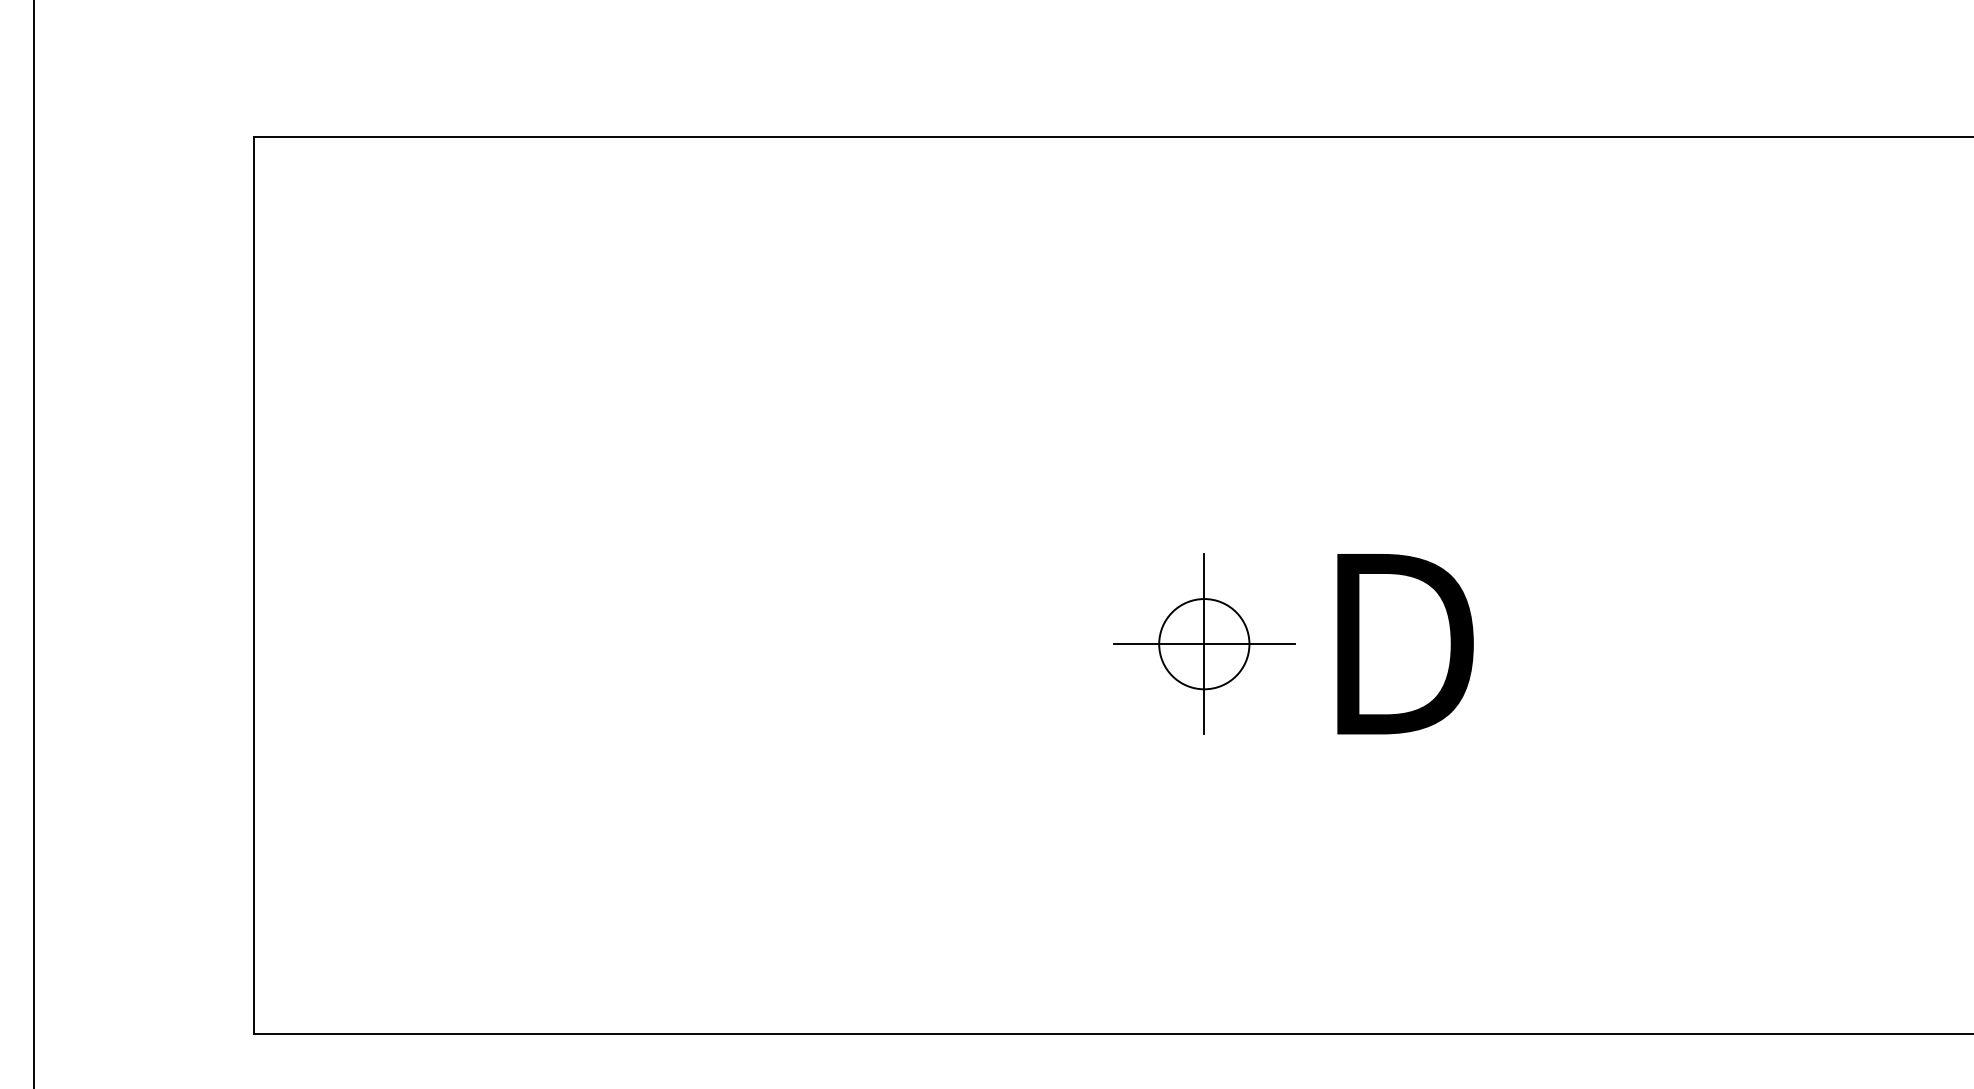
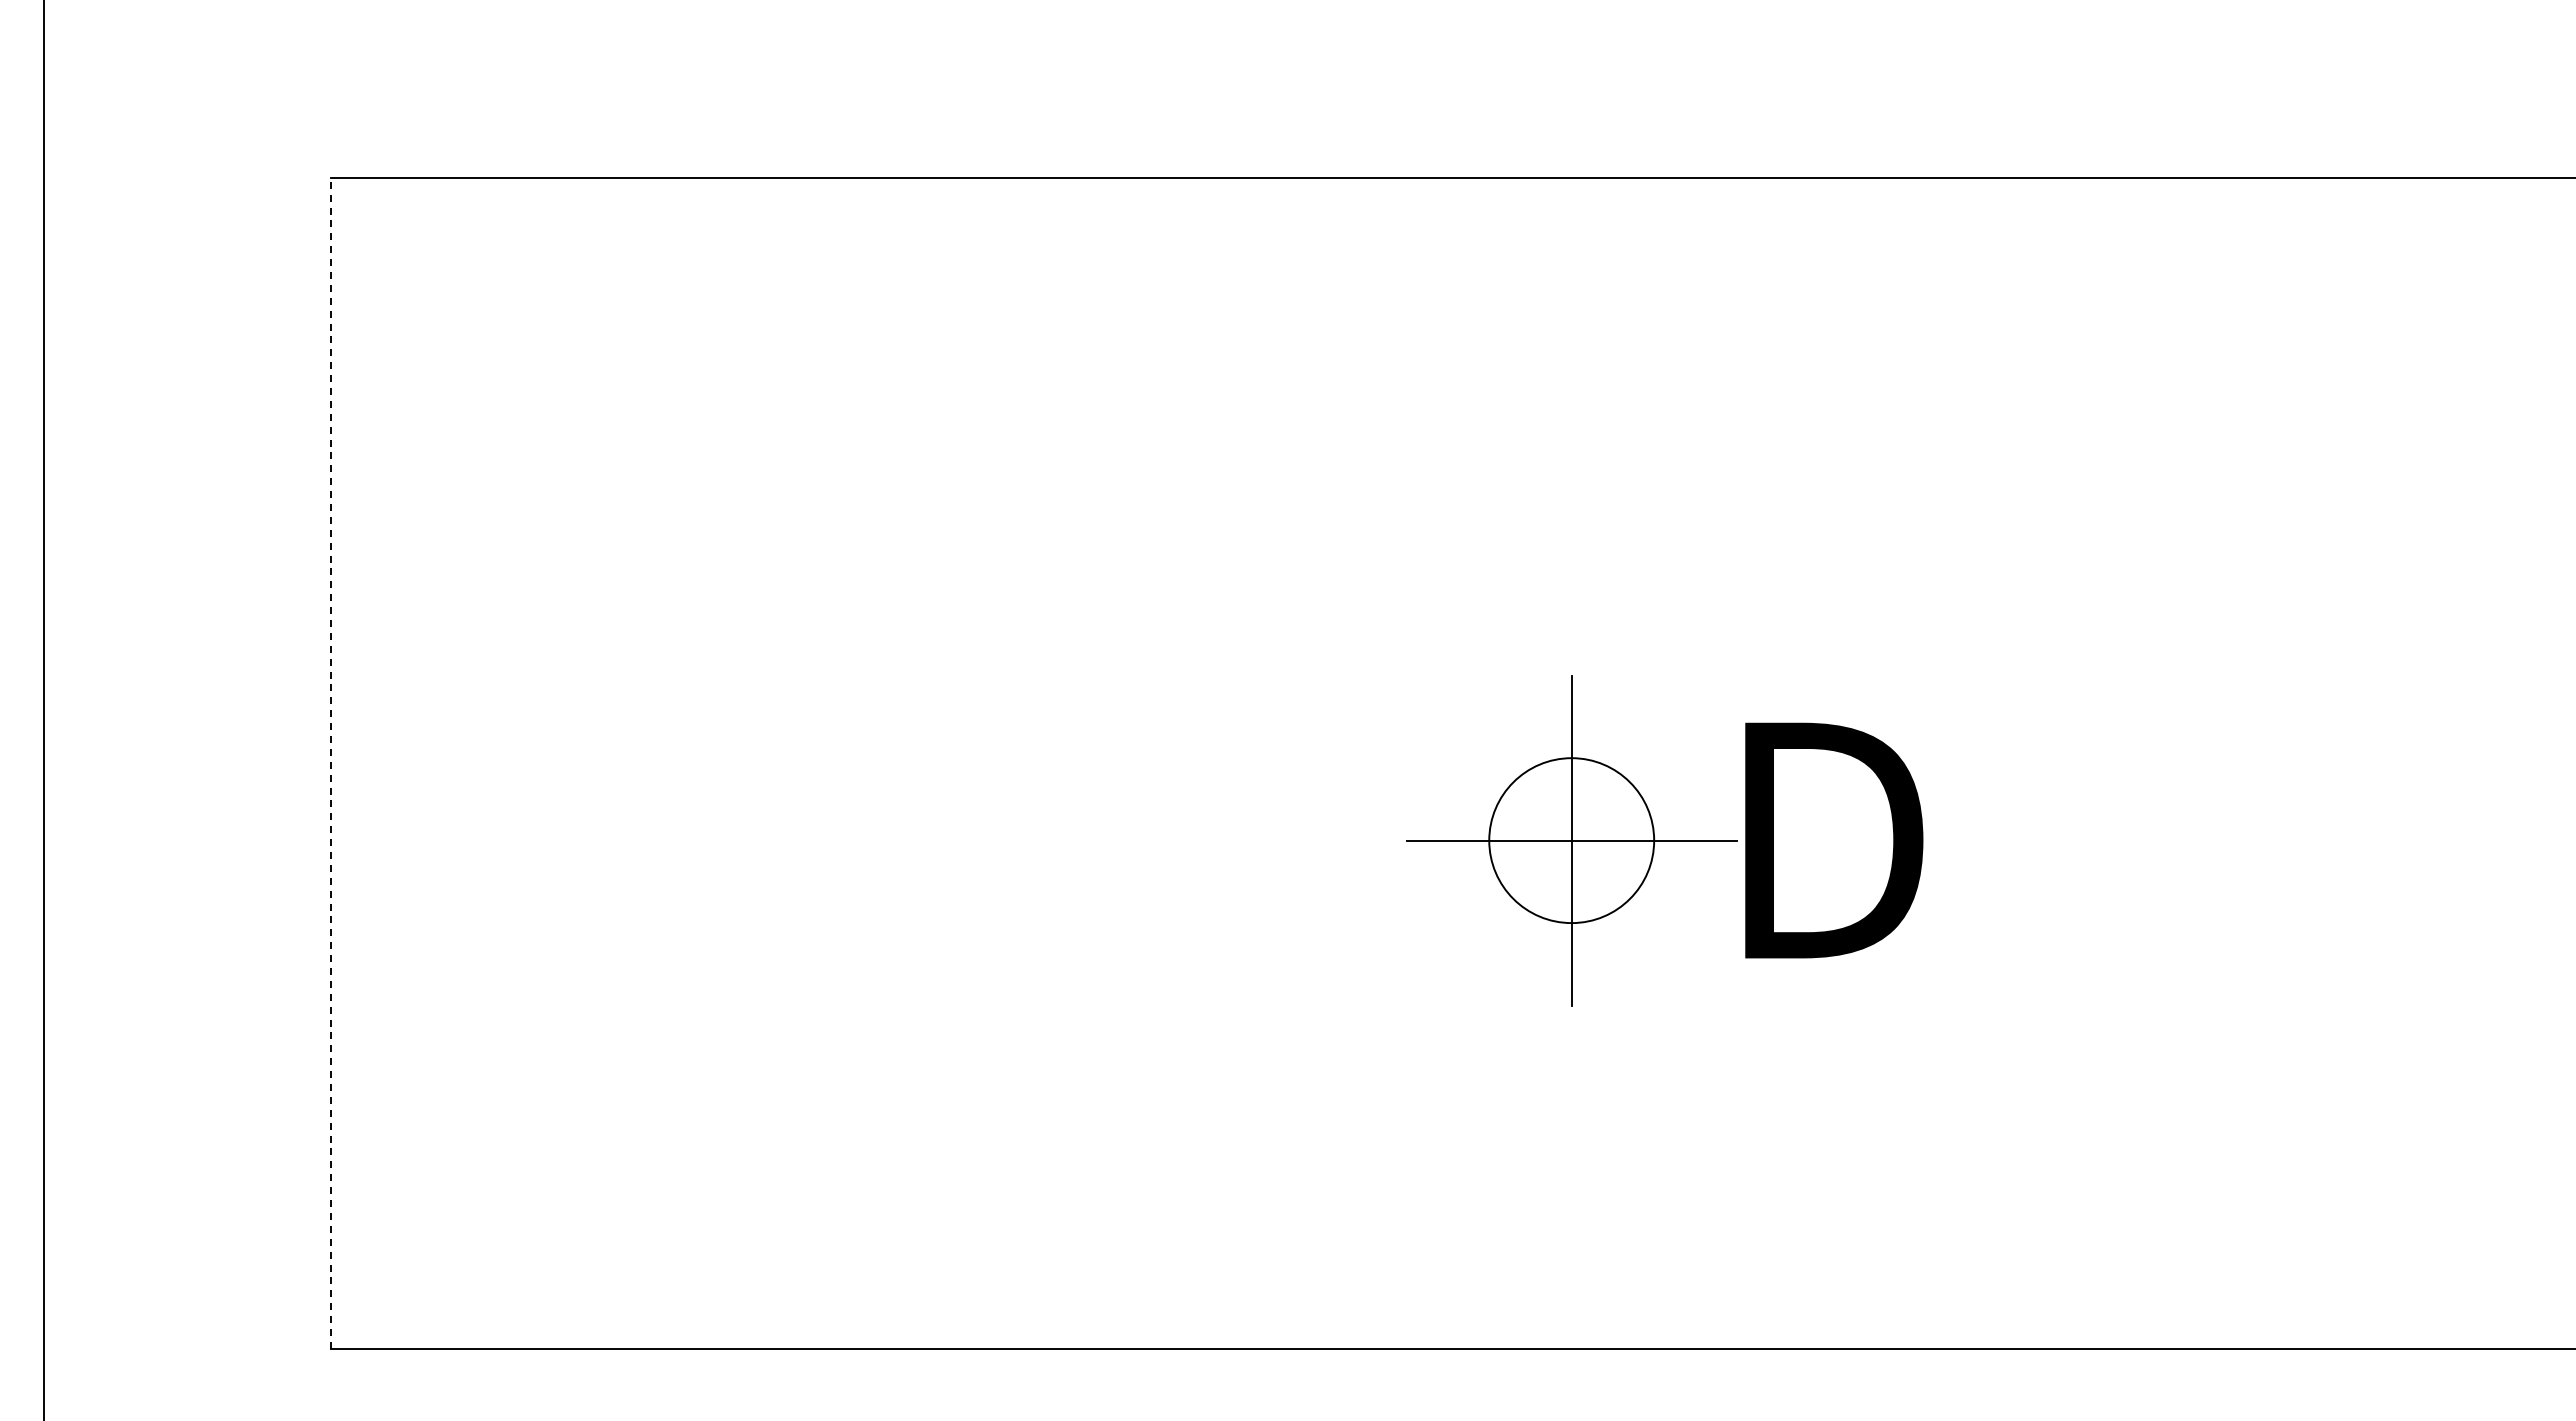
line: (254, 585) -> (331, 763), solid -> dashed
part: (1204, 644) -> (1571, 840), size x1.4

